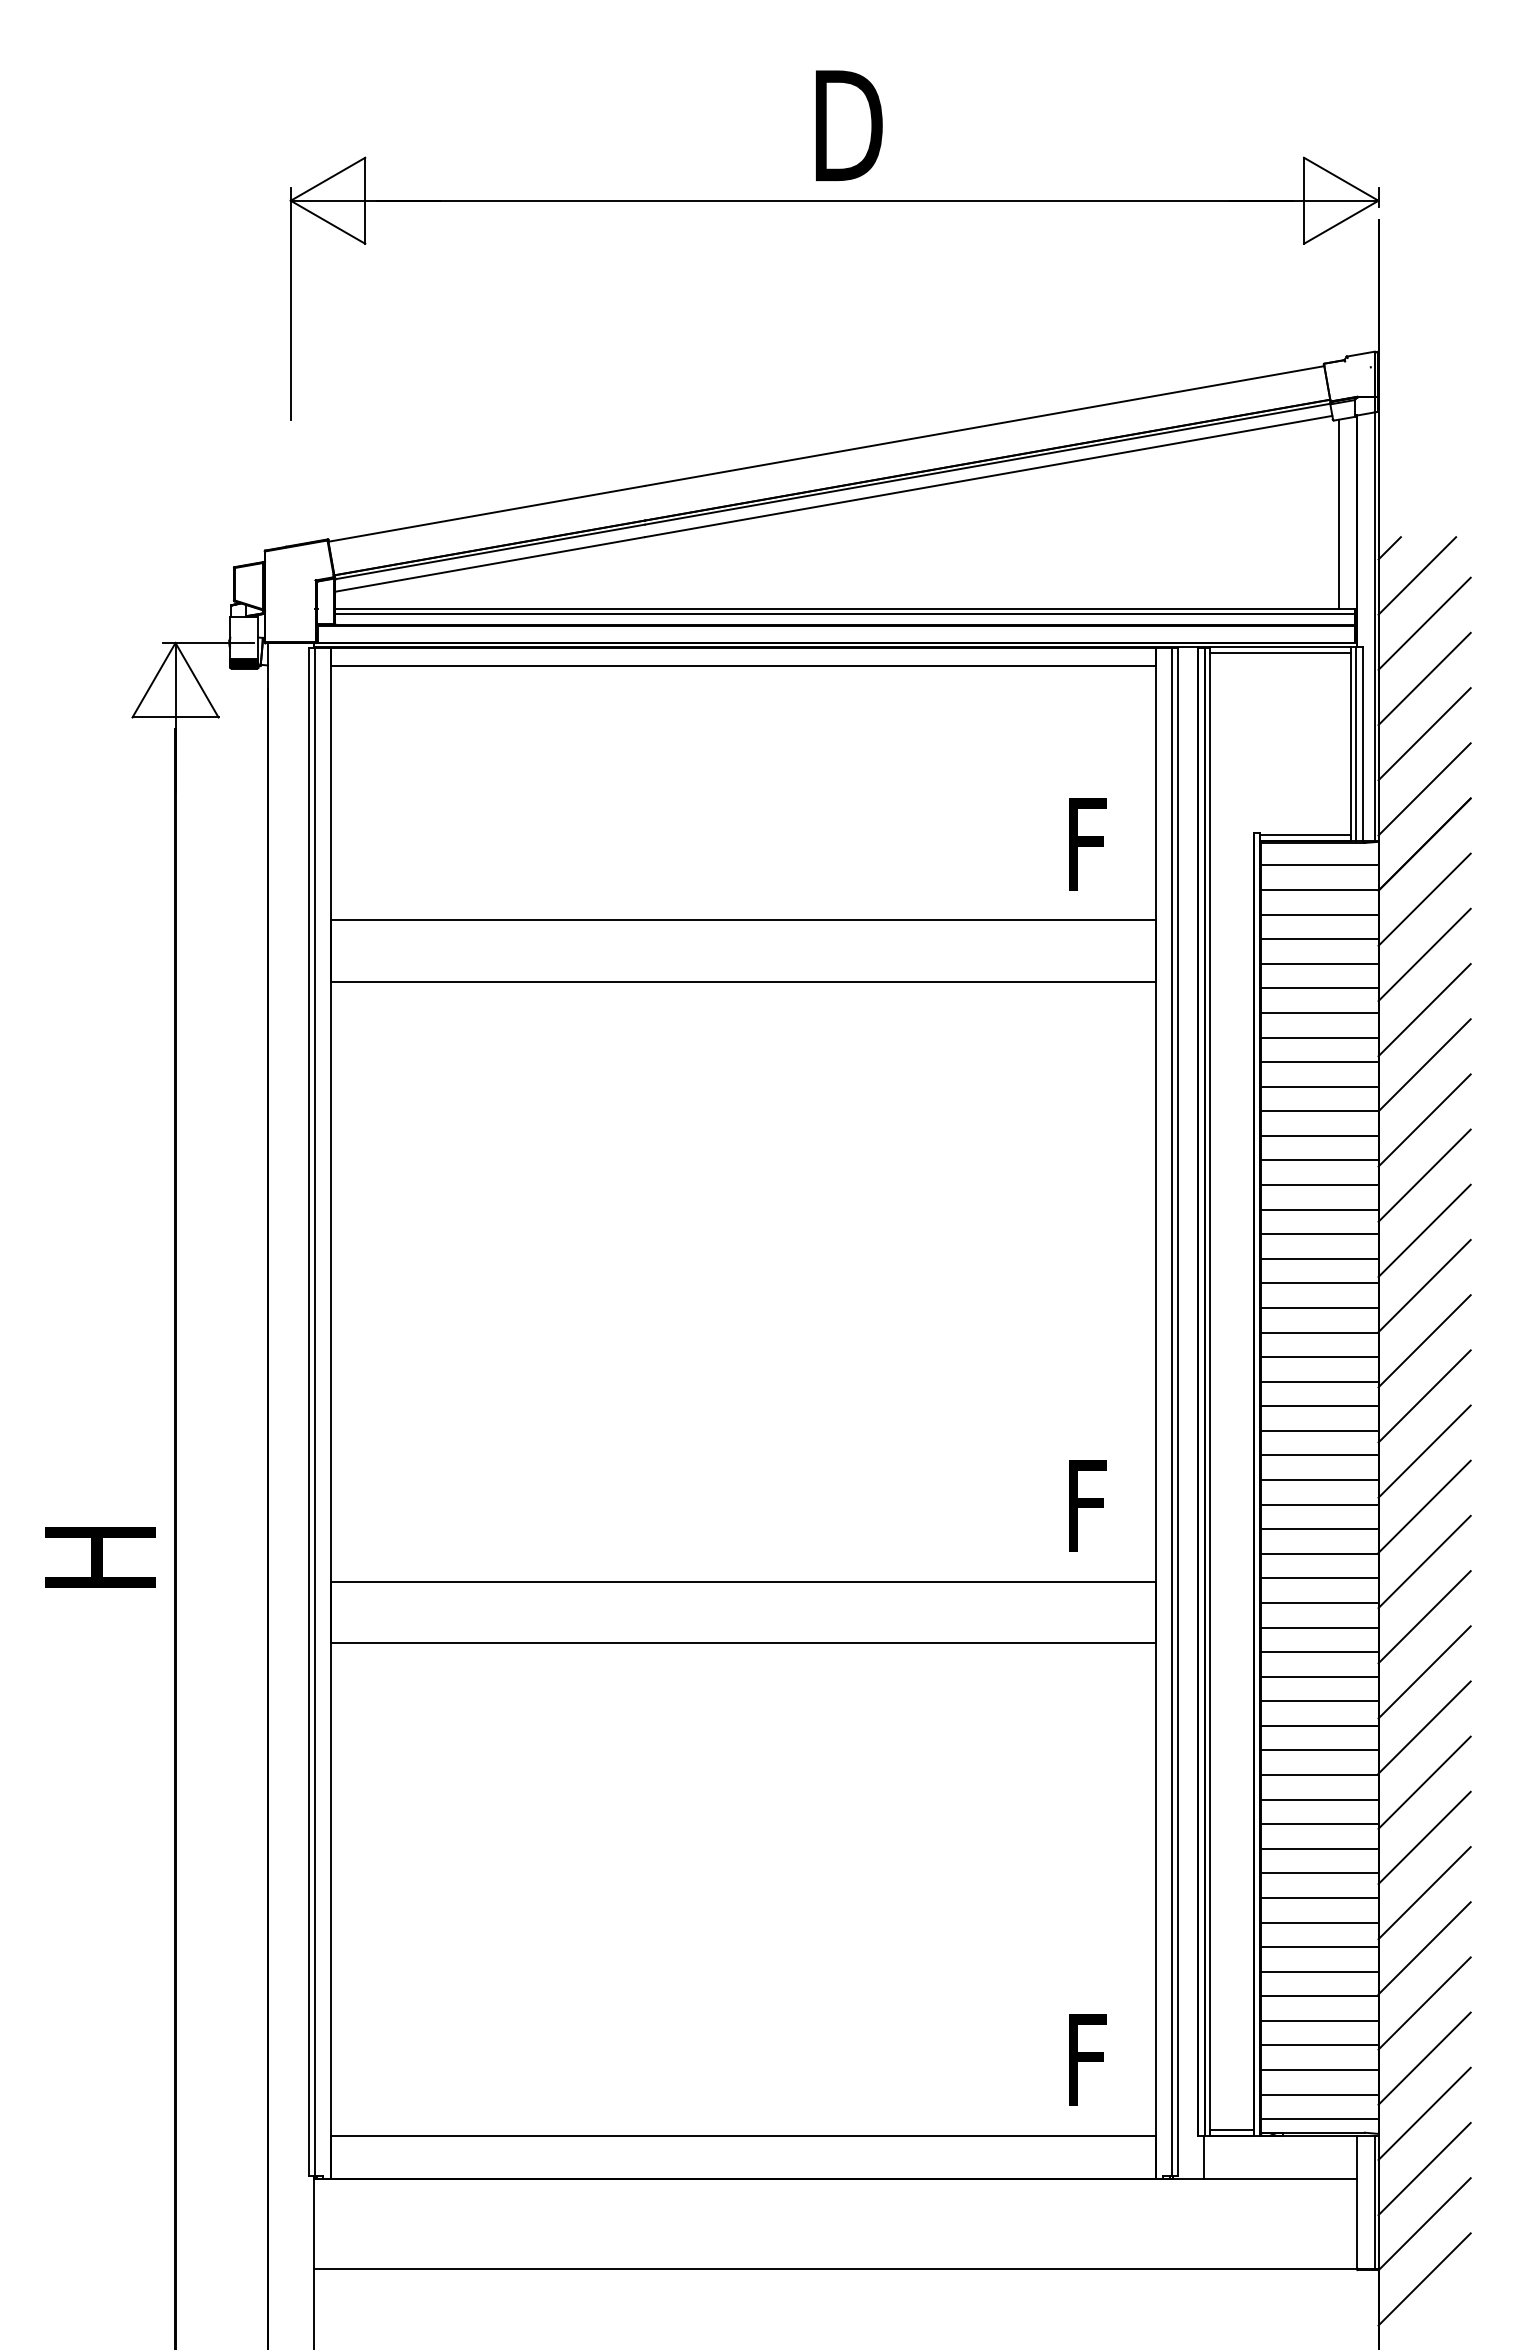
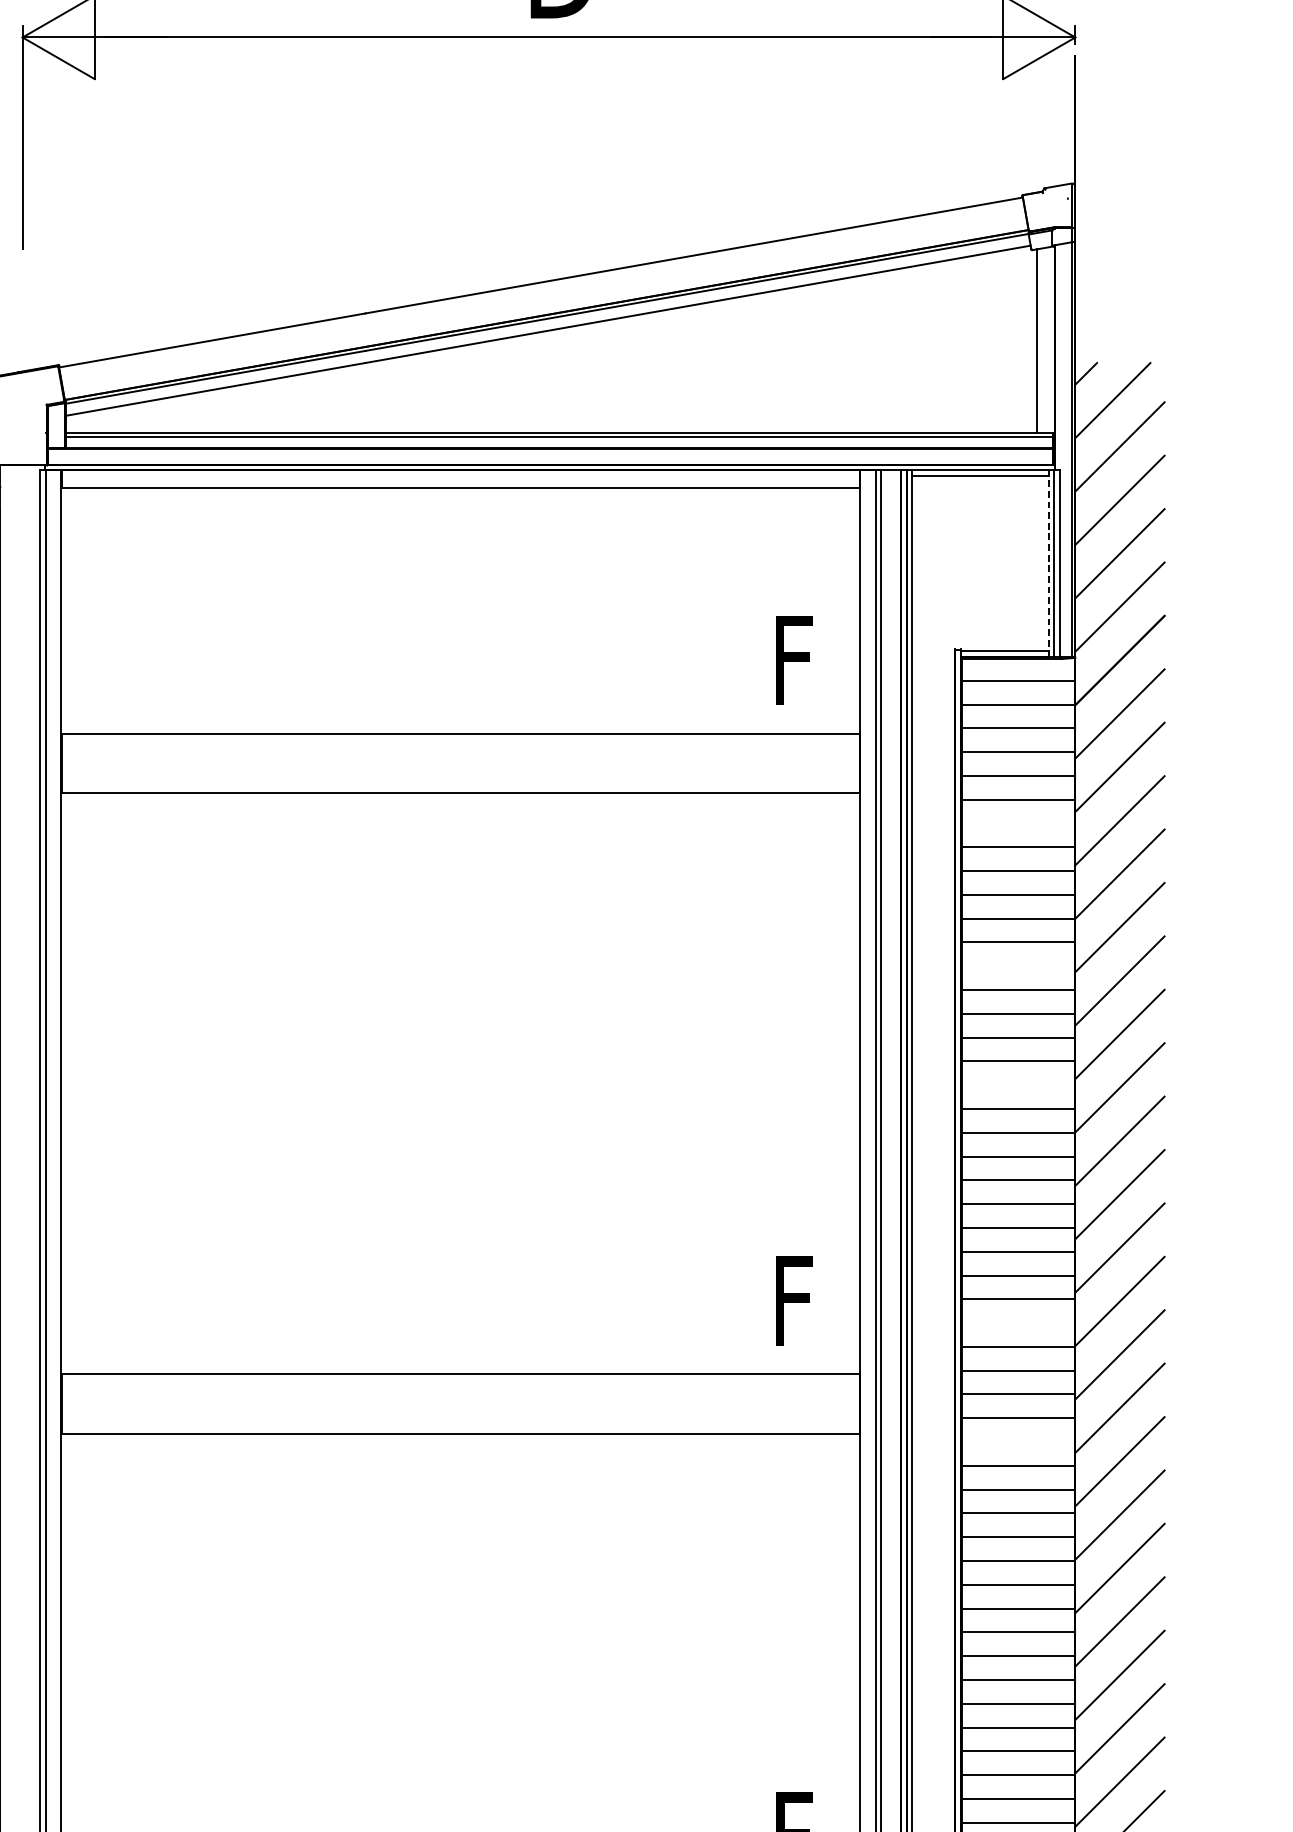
line: (1350, 744) -> (1048, 563), solid -> dashed
line: (1319, 1012) -> (1018, 823), removed
line: (1319, 1160) -> (1018, 966), removed
line: (1319, 1283) -> (1018, 1085), removed
line: (1319, 1529) -> (1018, 1323), removed
line: (1319, 1652) -> (1018, 1442), removed

